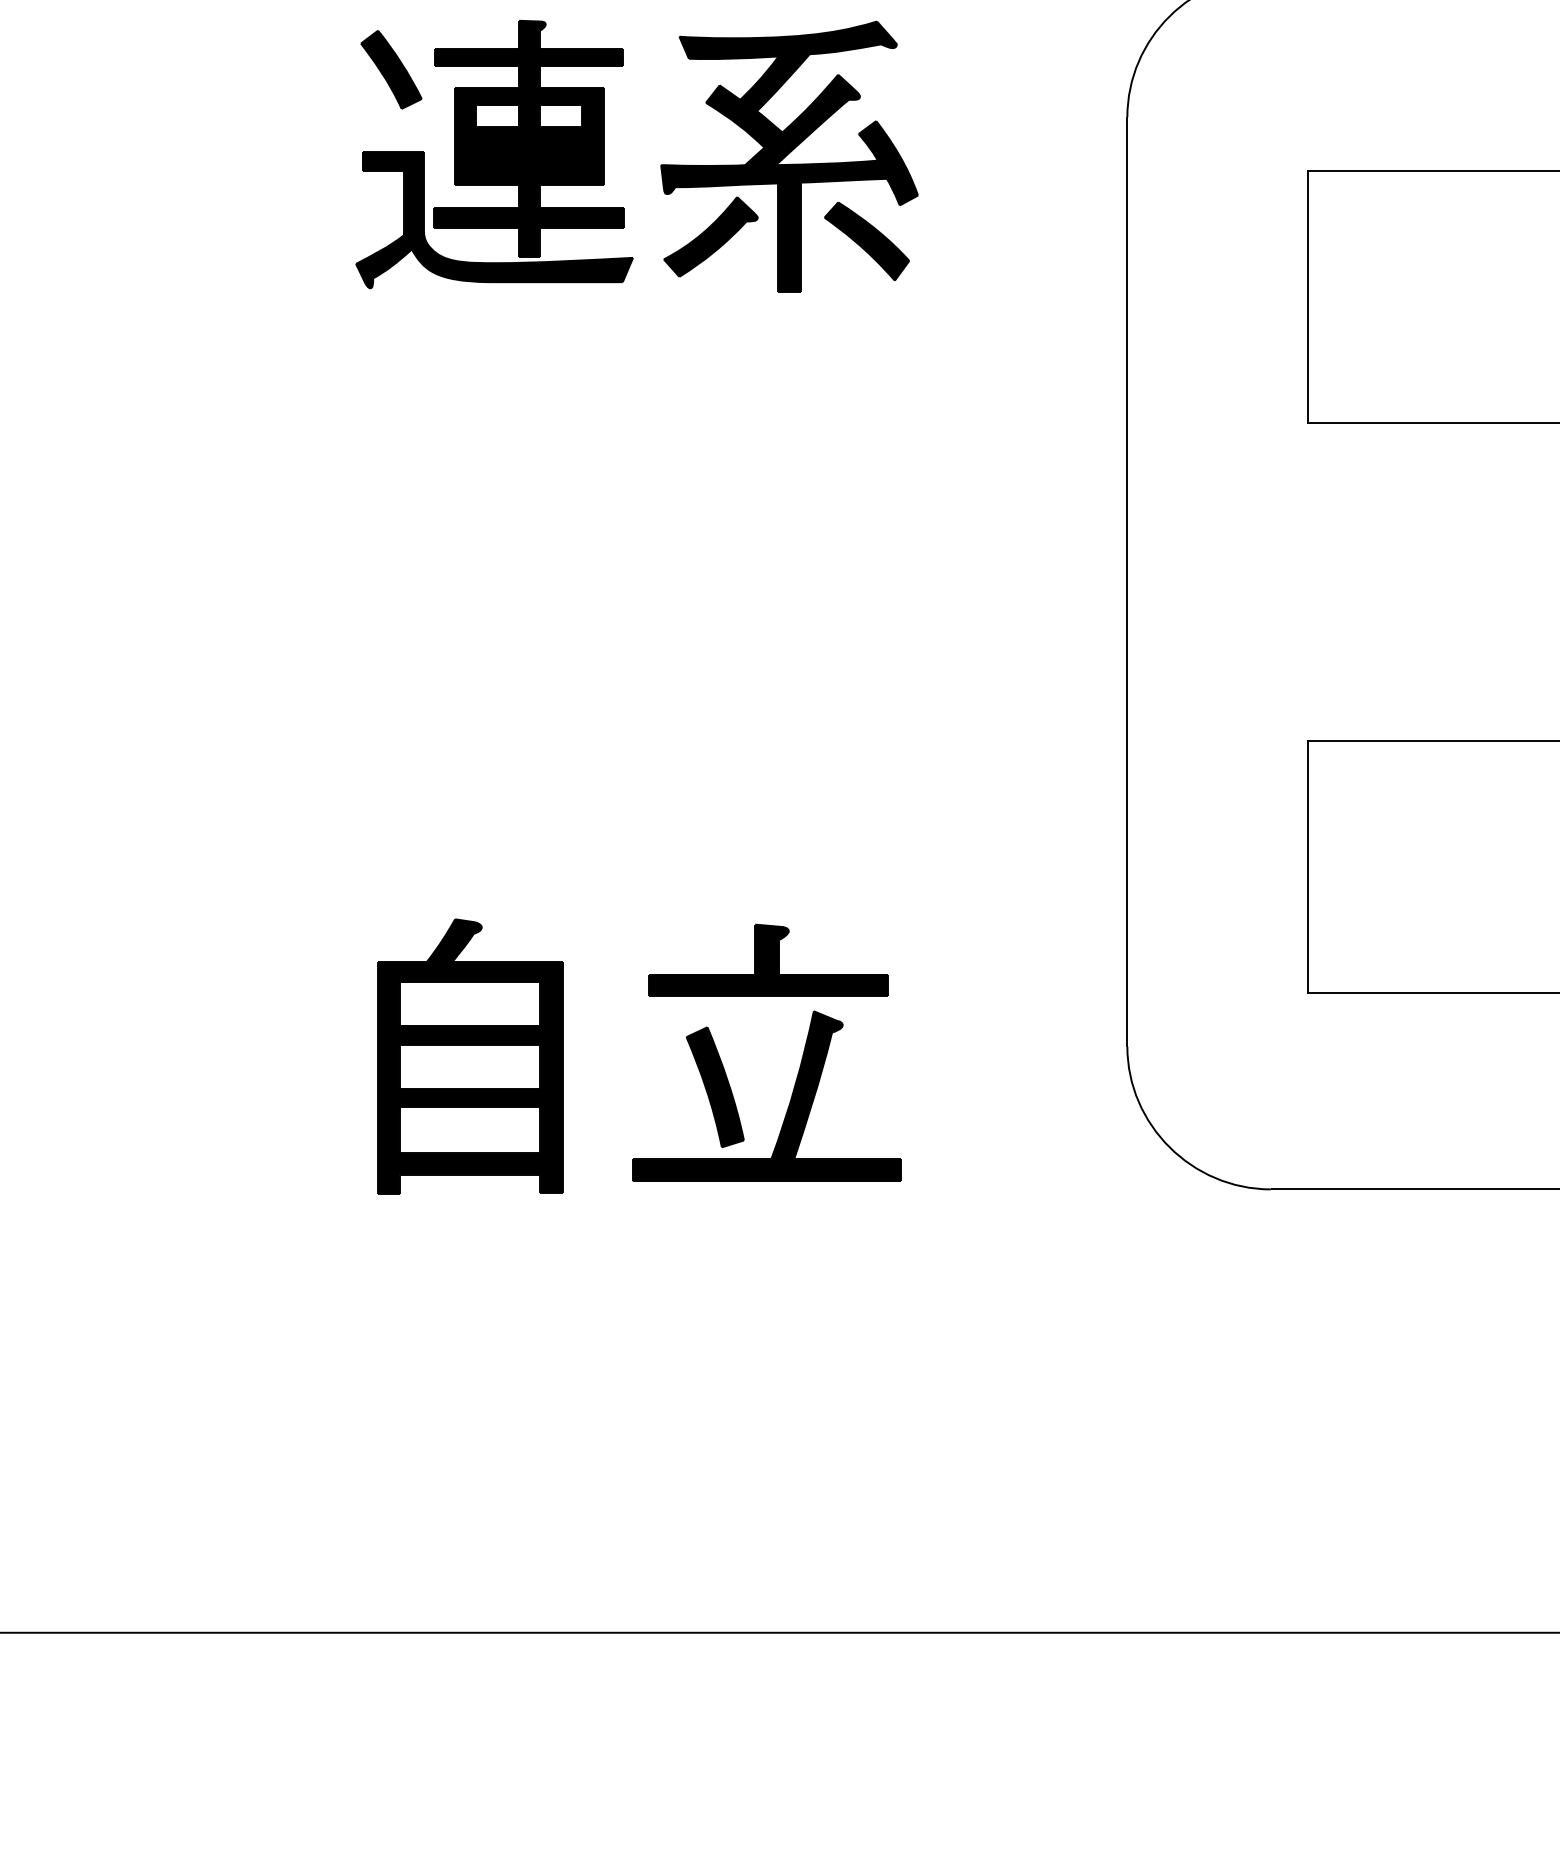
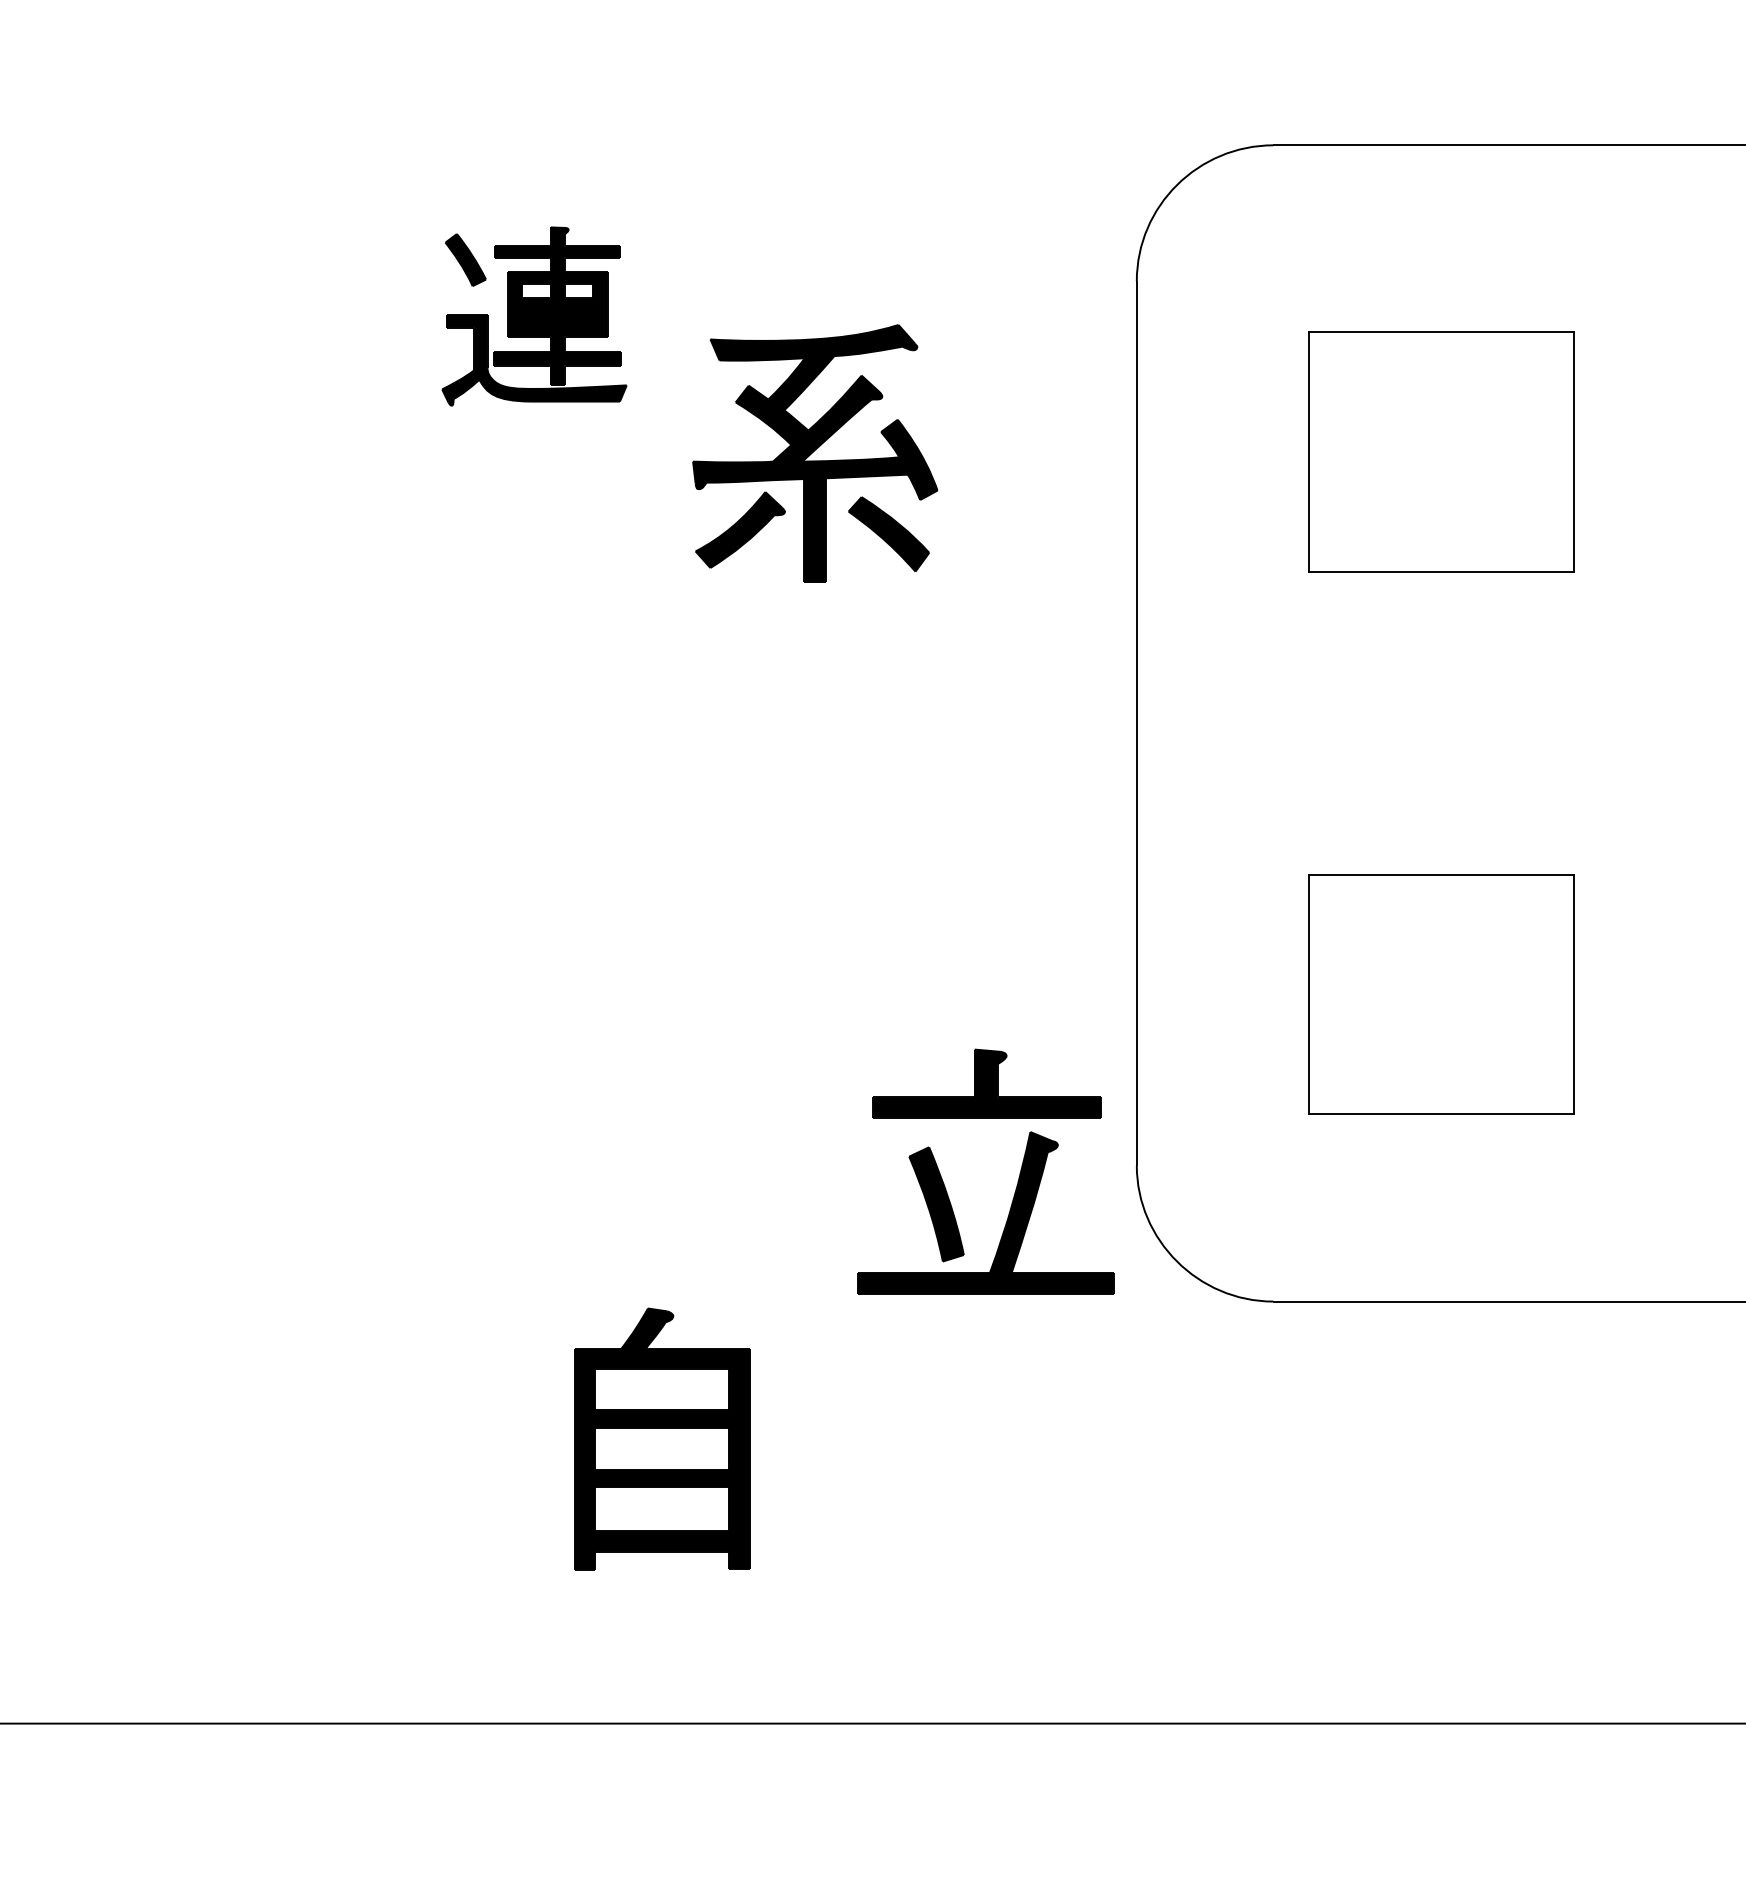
part: (494, 154) -> (534, 316), size x0.7
part: (789, 156) -> (815, 453), moved
part: (470, 1055) -> (662, 1438), moved
part: (800, 1063) -> (1017, 1181), moved

